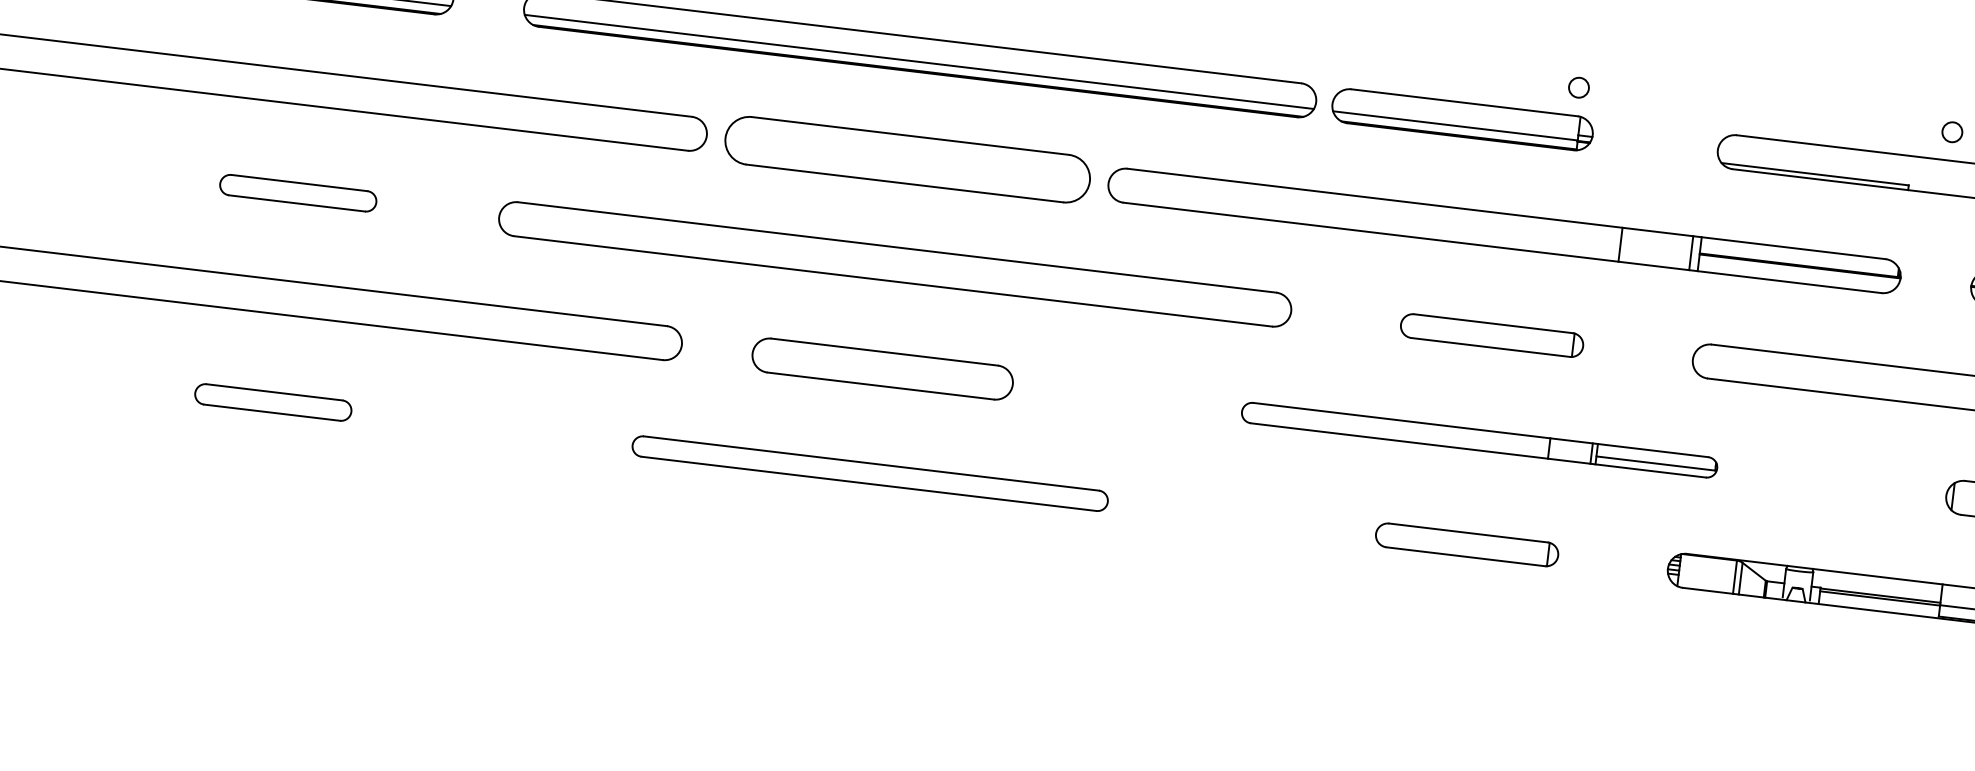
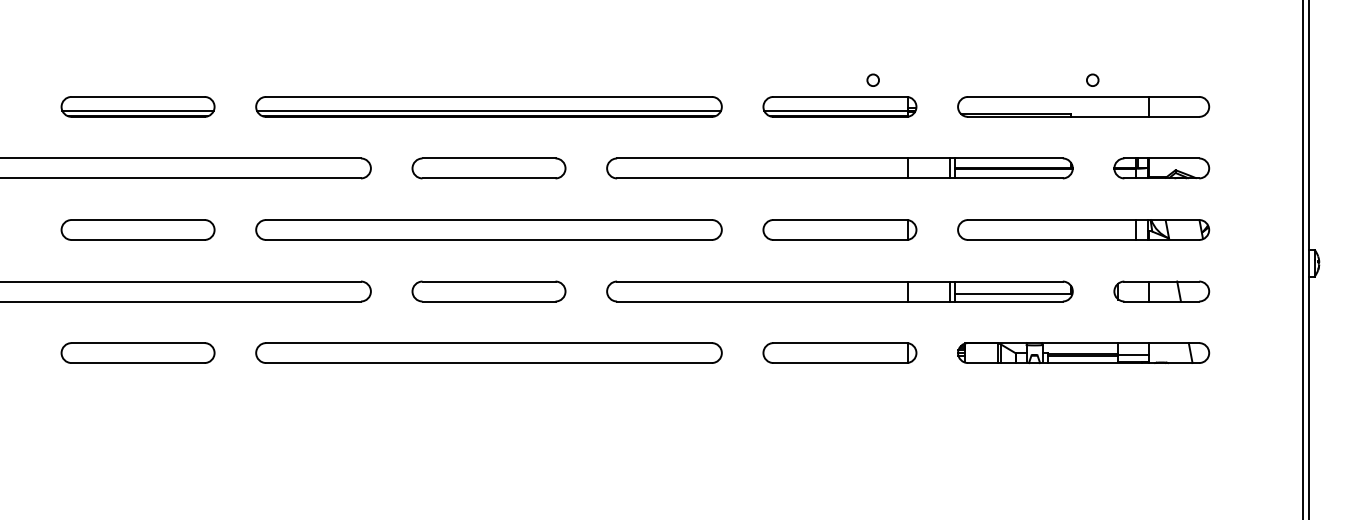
part: (1461, 118) -> (839, 106), moved
part: (906, 159) -> (488, 168), size x0.71
part: (297, 192) -> (137, 229), size x1.67
part: (1491, 334) -> (839, 229), size x1.43
part: (272, 401) -> (137, 352), size x1.67
part: (1478, 440) -> (839, 291), size x1.67
part: (869, 472) -> (488, 352), size x1.67
part: (1466, 543) -> (839, 352), size x1.43

